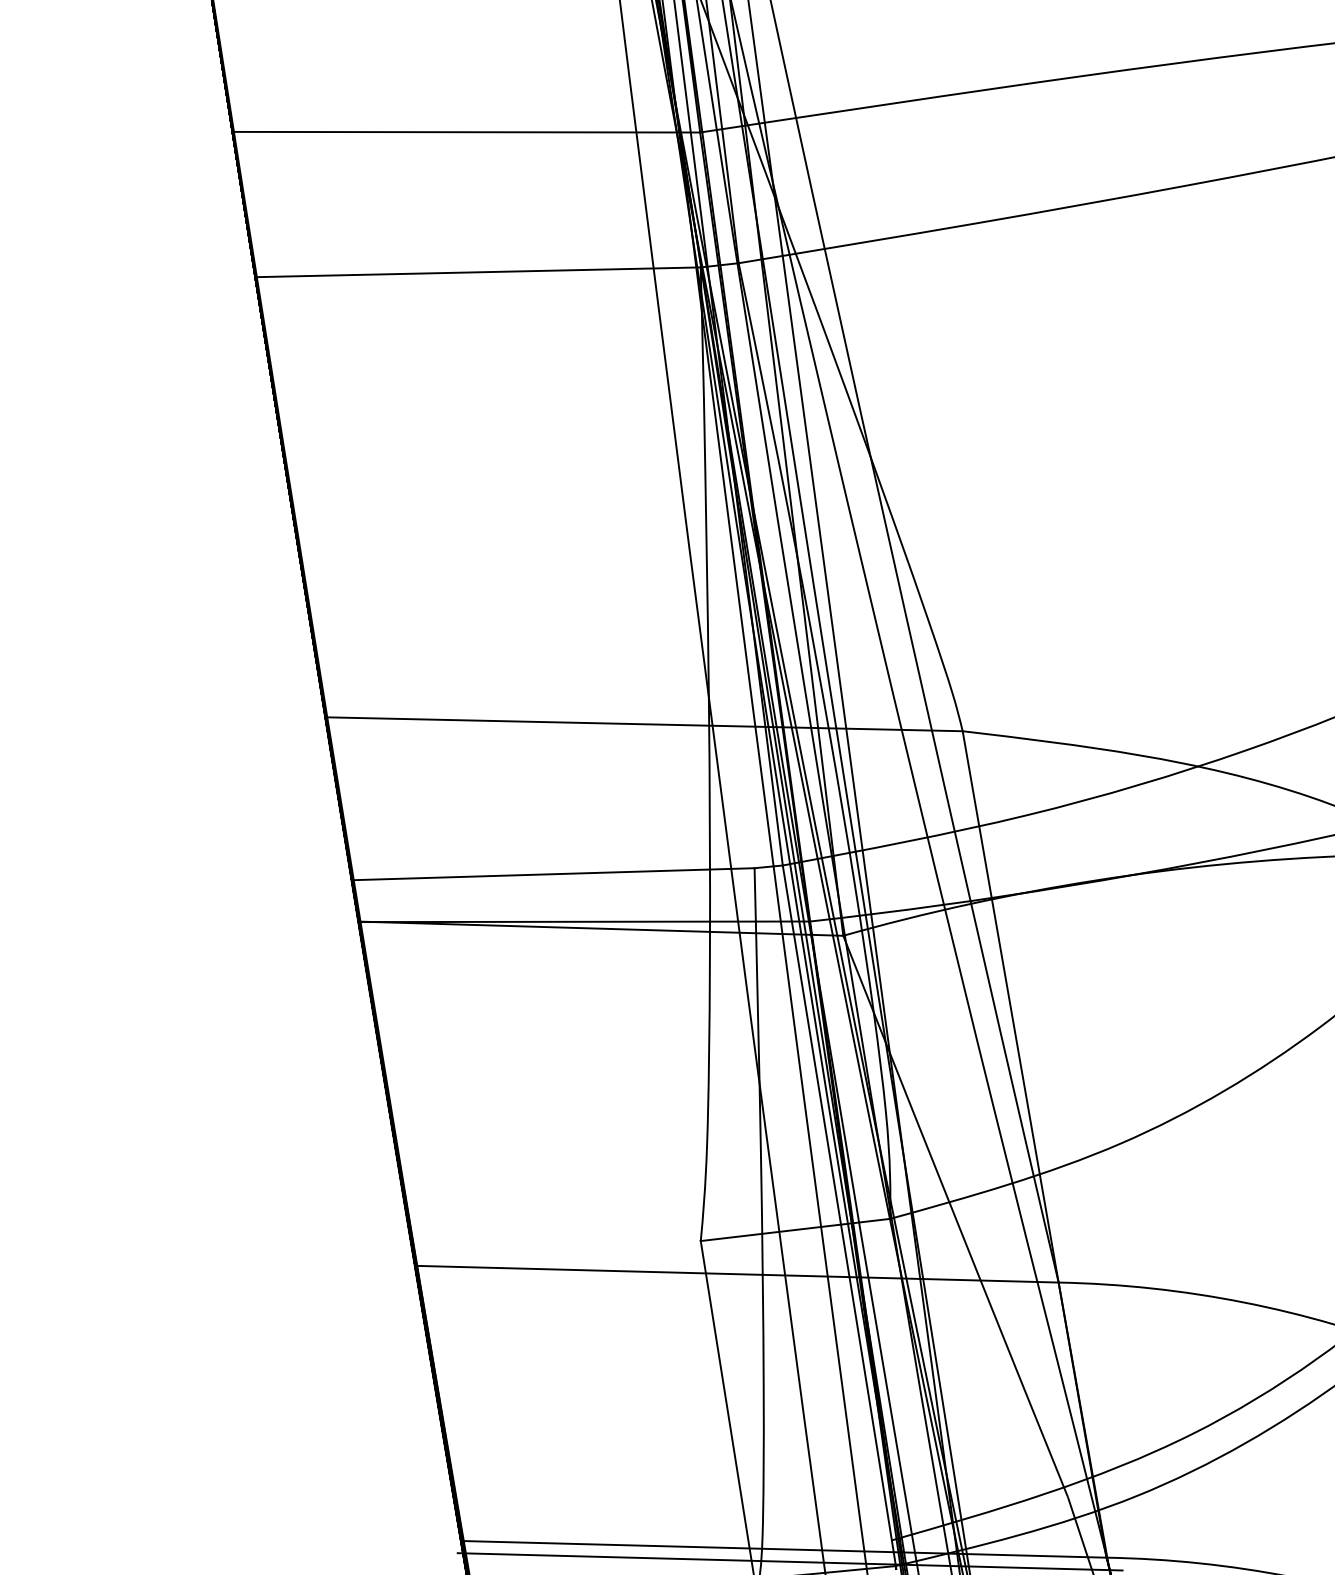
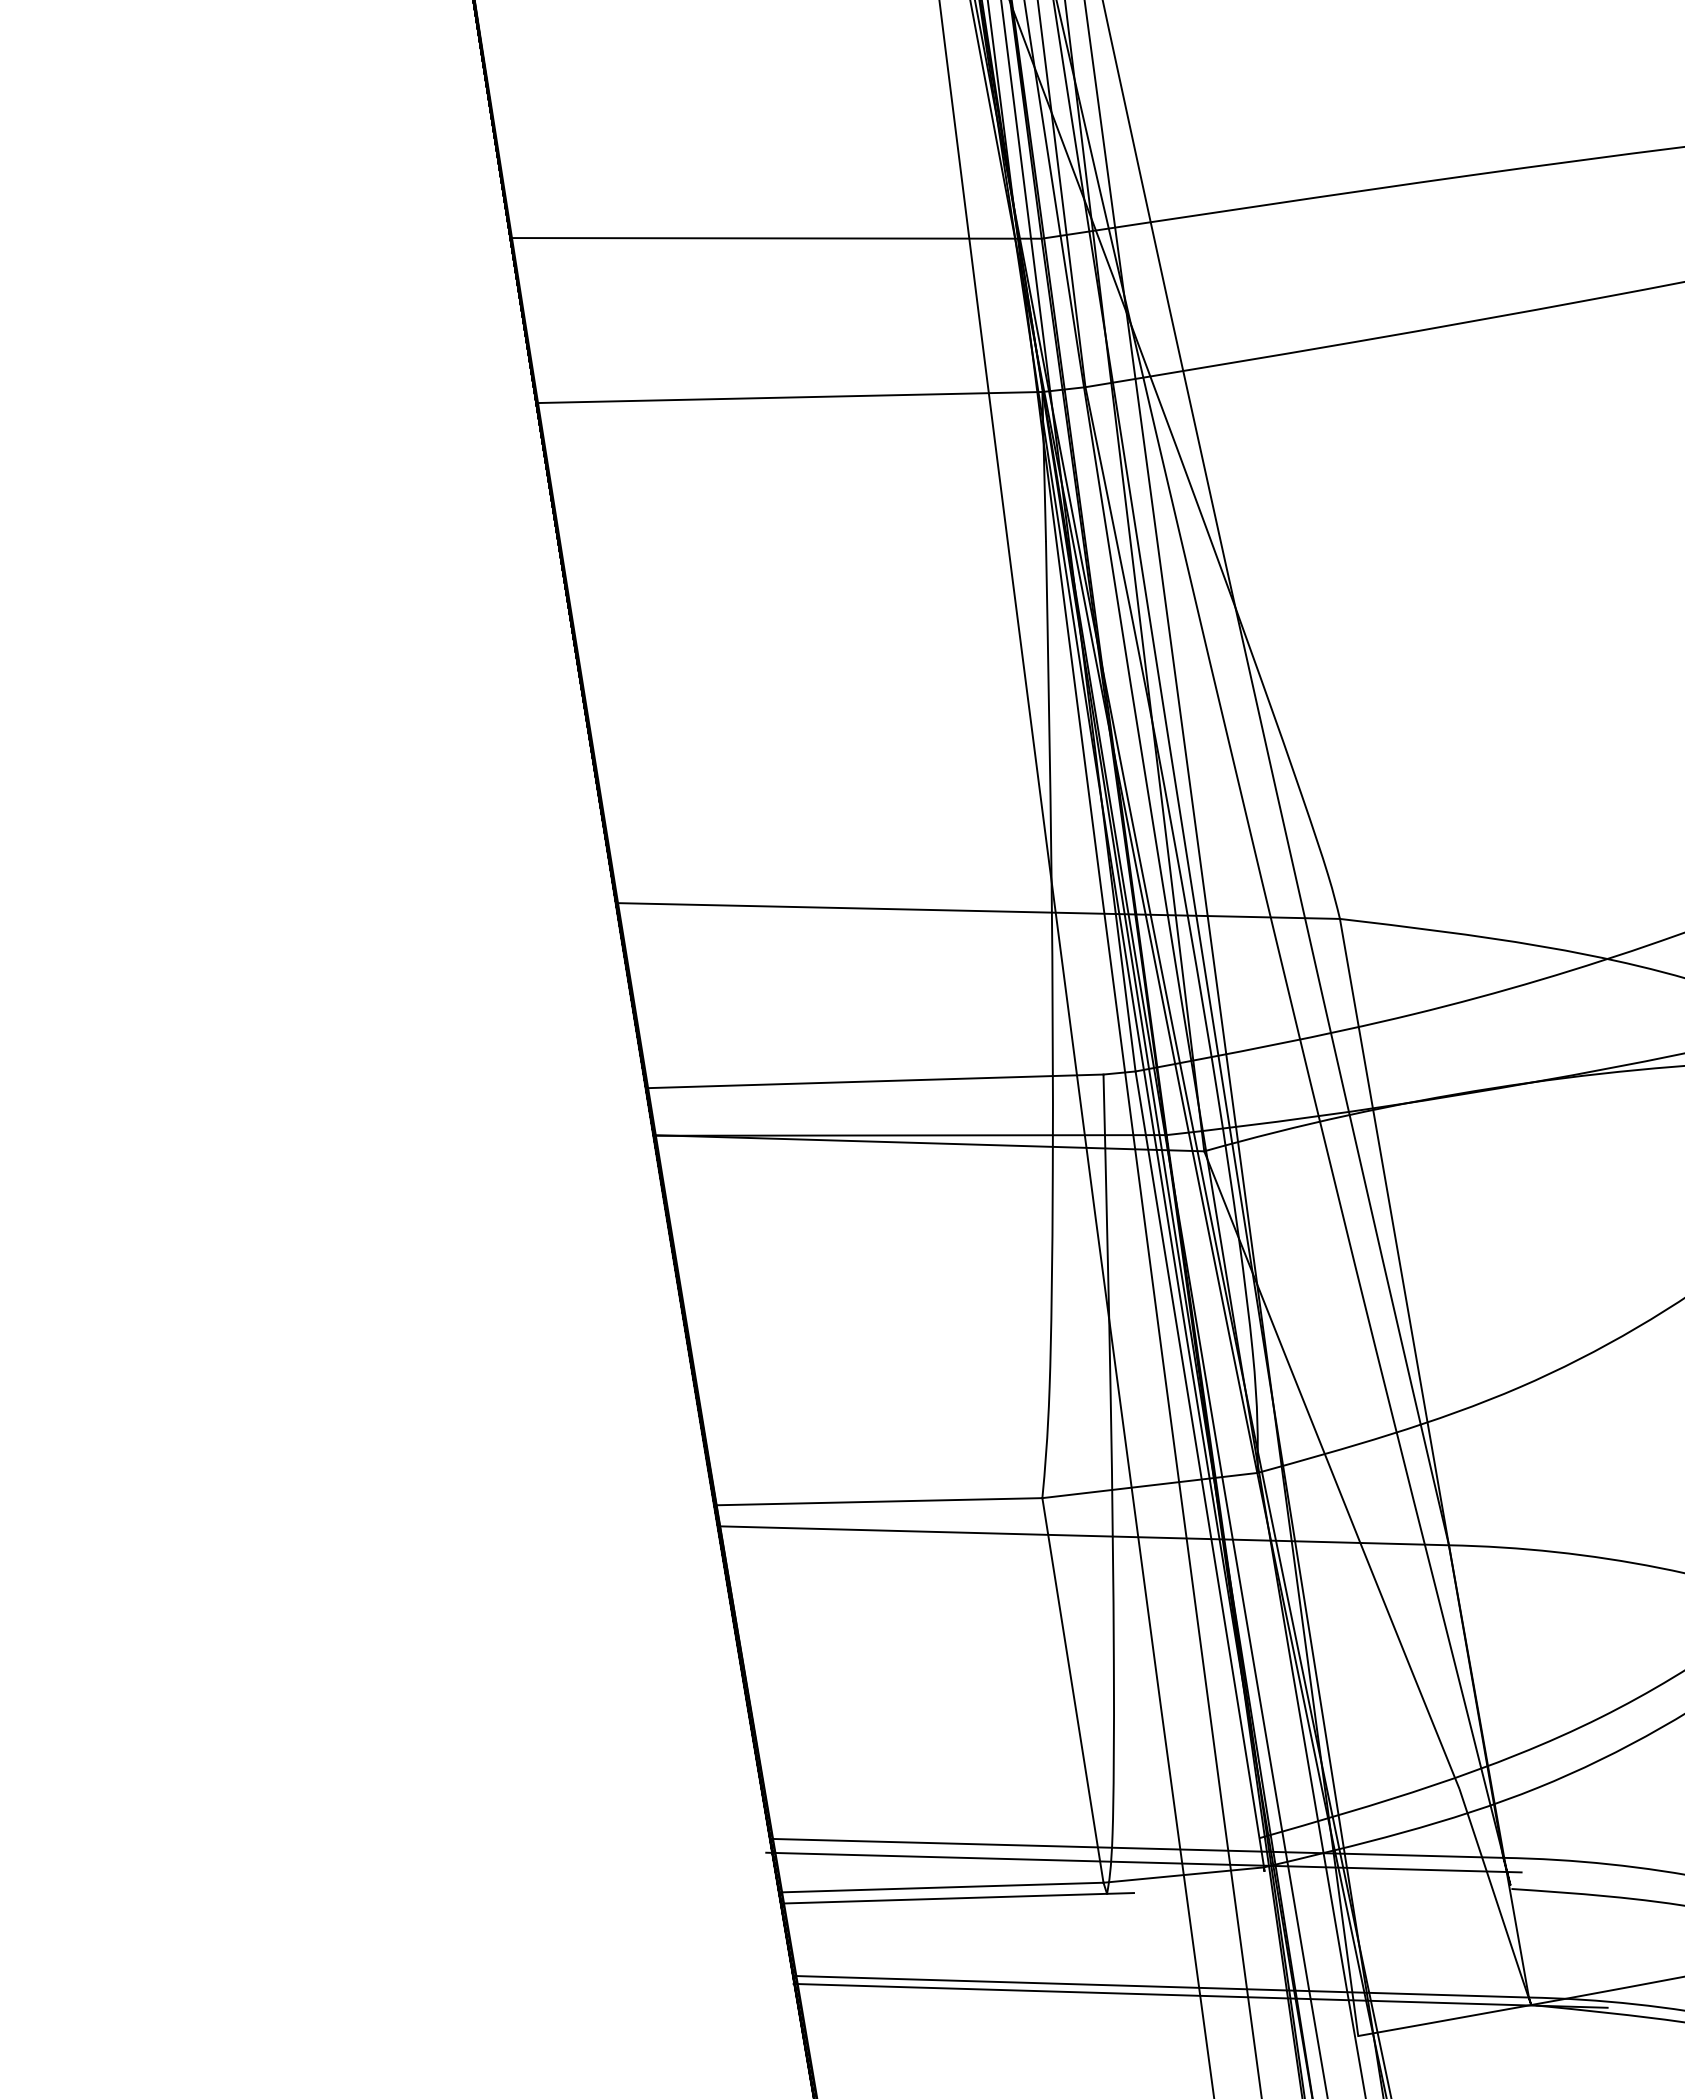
line: (556, 1244) -> (878, 1501), added

